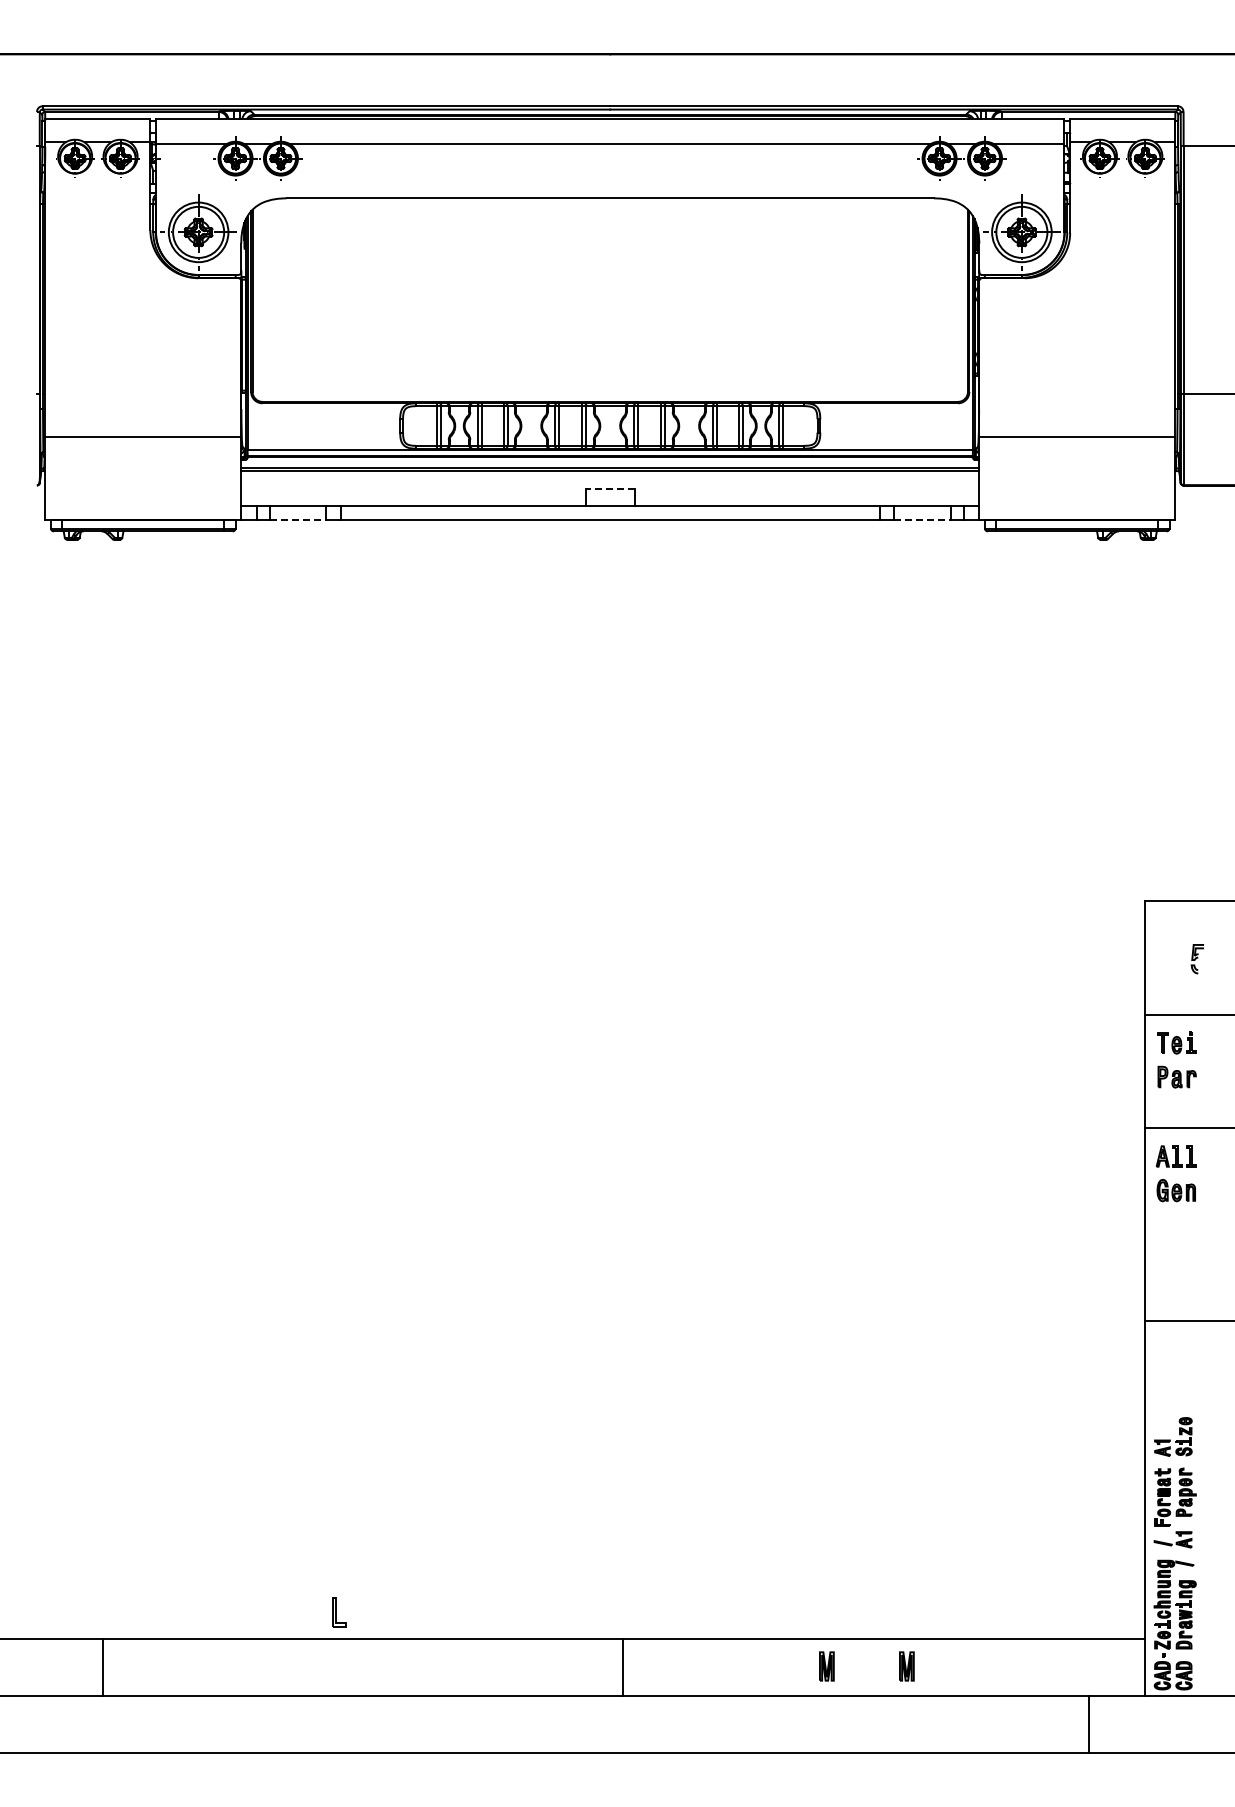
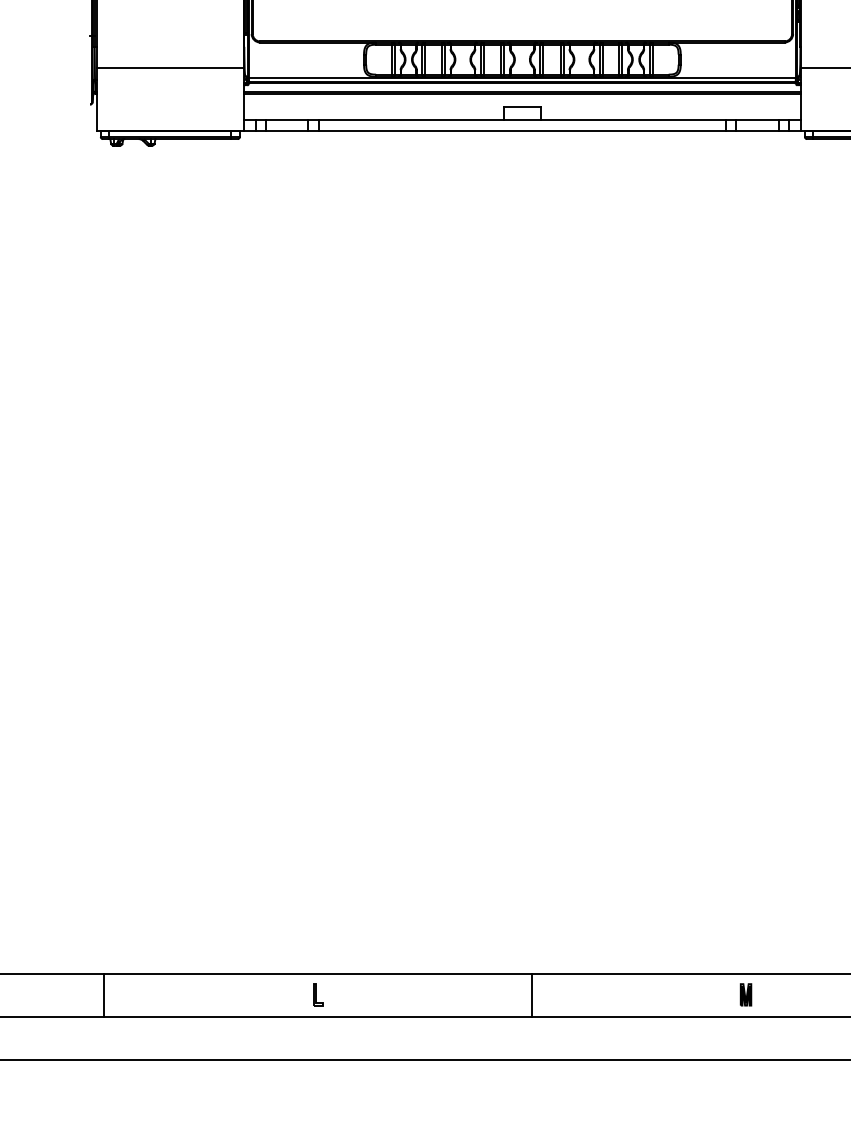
line: (609, 488) -> (521, 106), dashed -> solid
line: (298, 520) -> (287, 130), dashed -> solid
line: (923, 520) -> (758, 130), dashed -> solid
part: (339, 1612) -> (318, 994), moved
part: (826, 1666) -> (685, 994), removed
line: (103, 1667) -> (104, 995), moved

